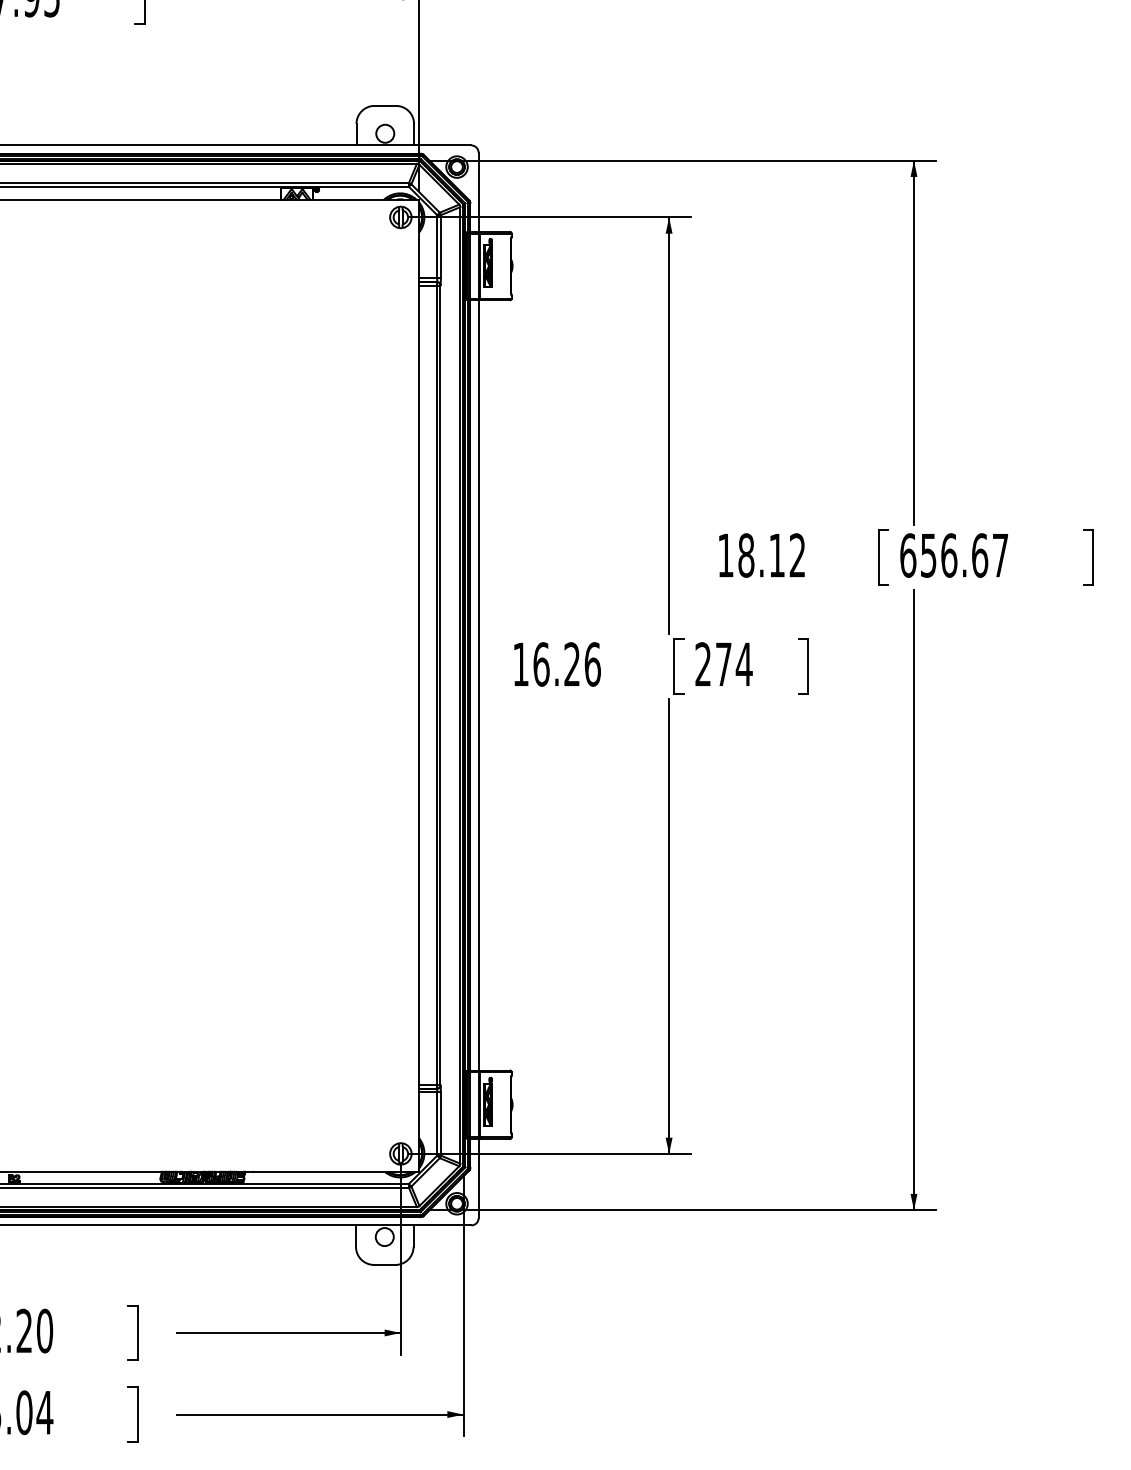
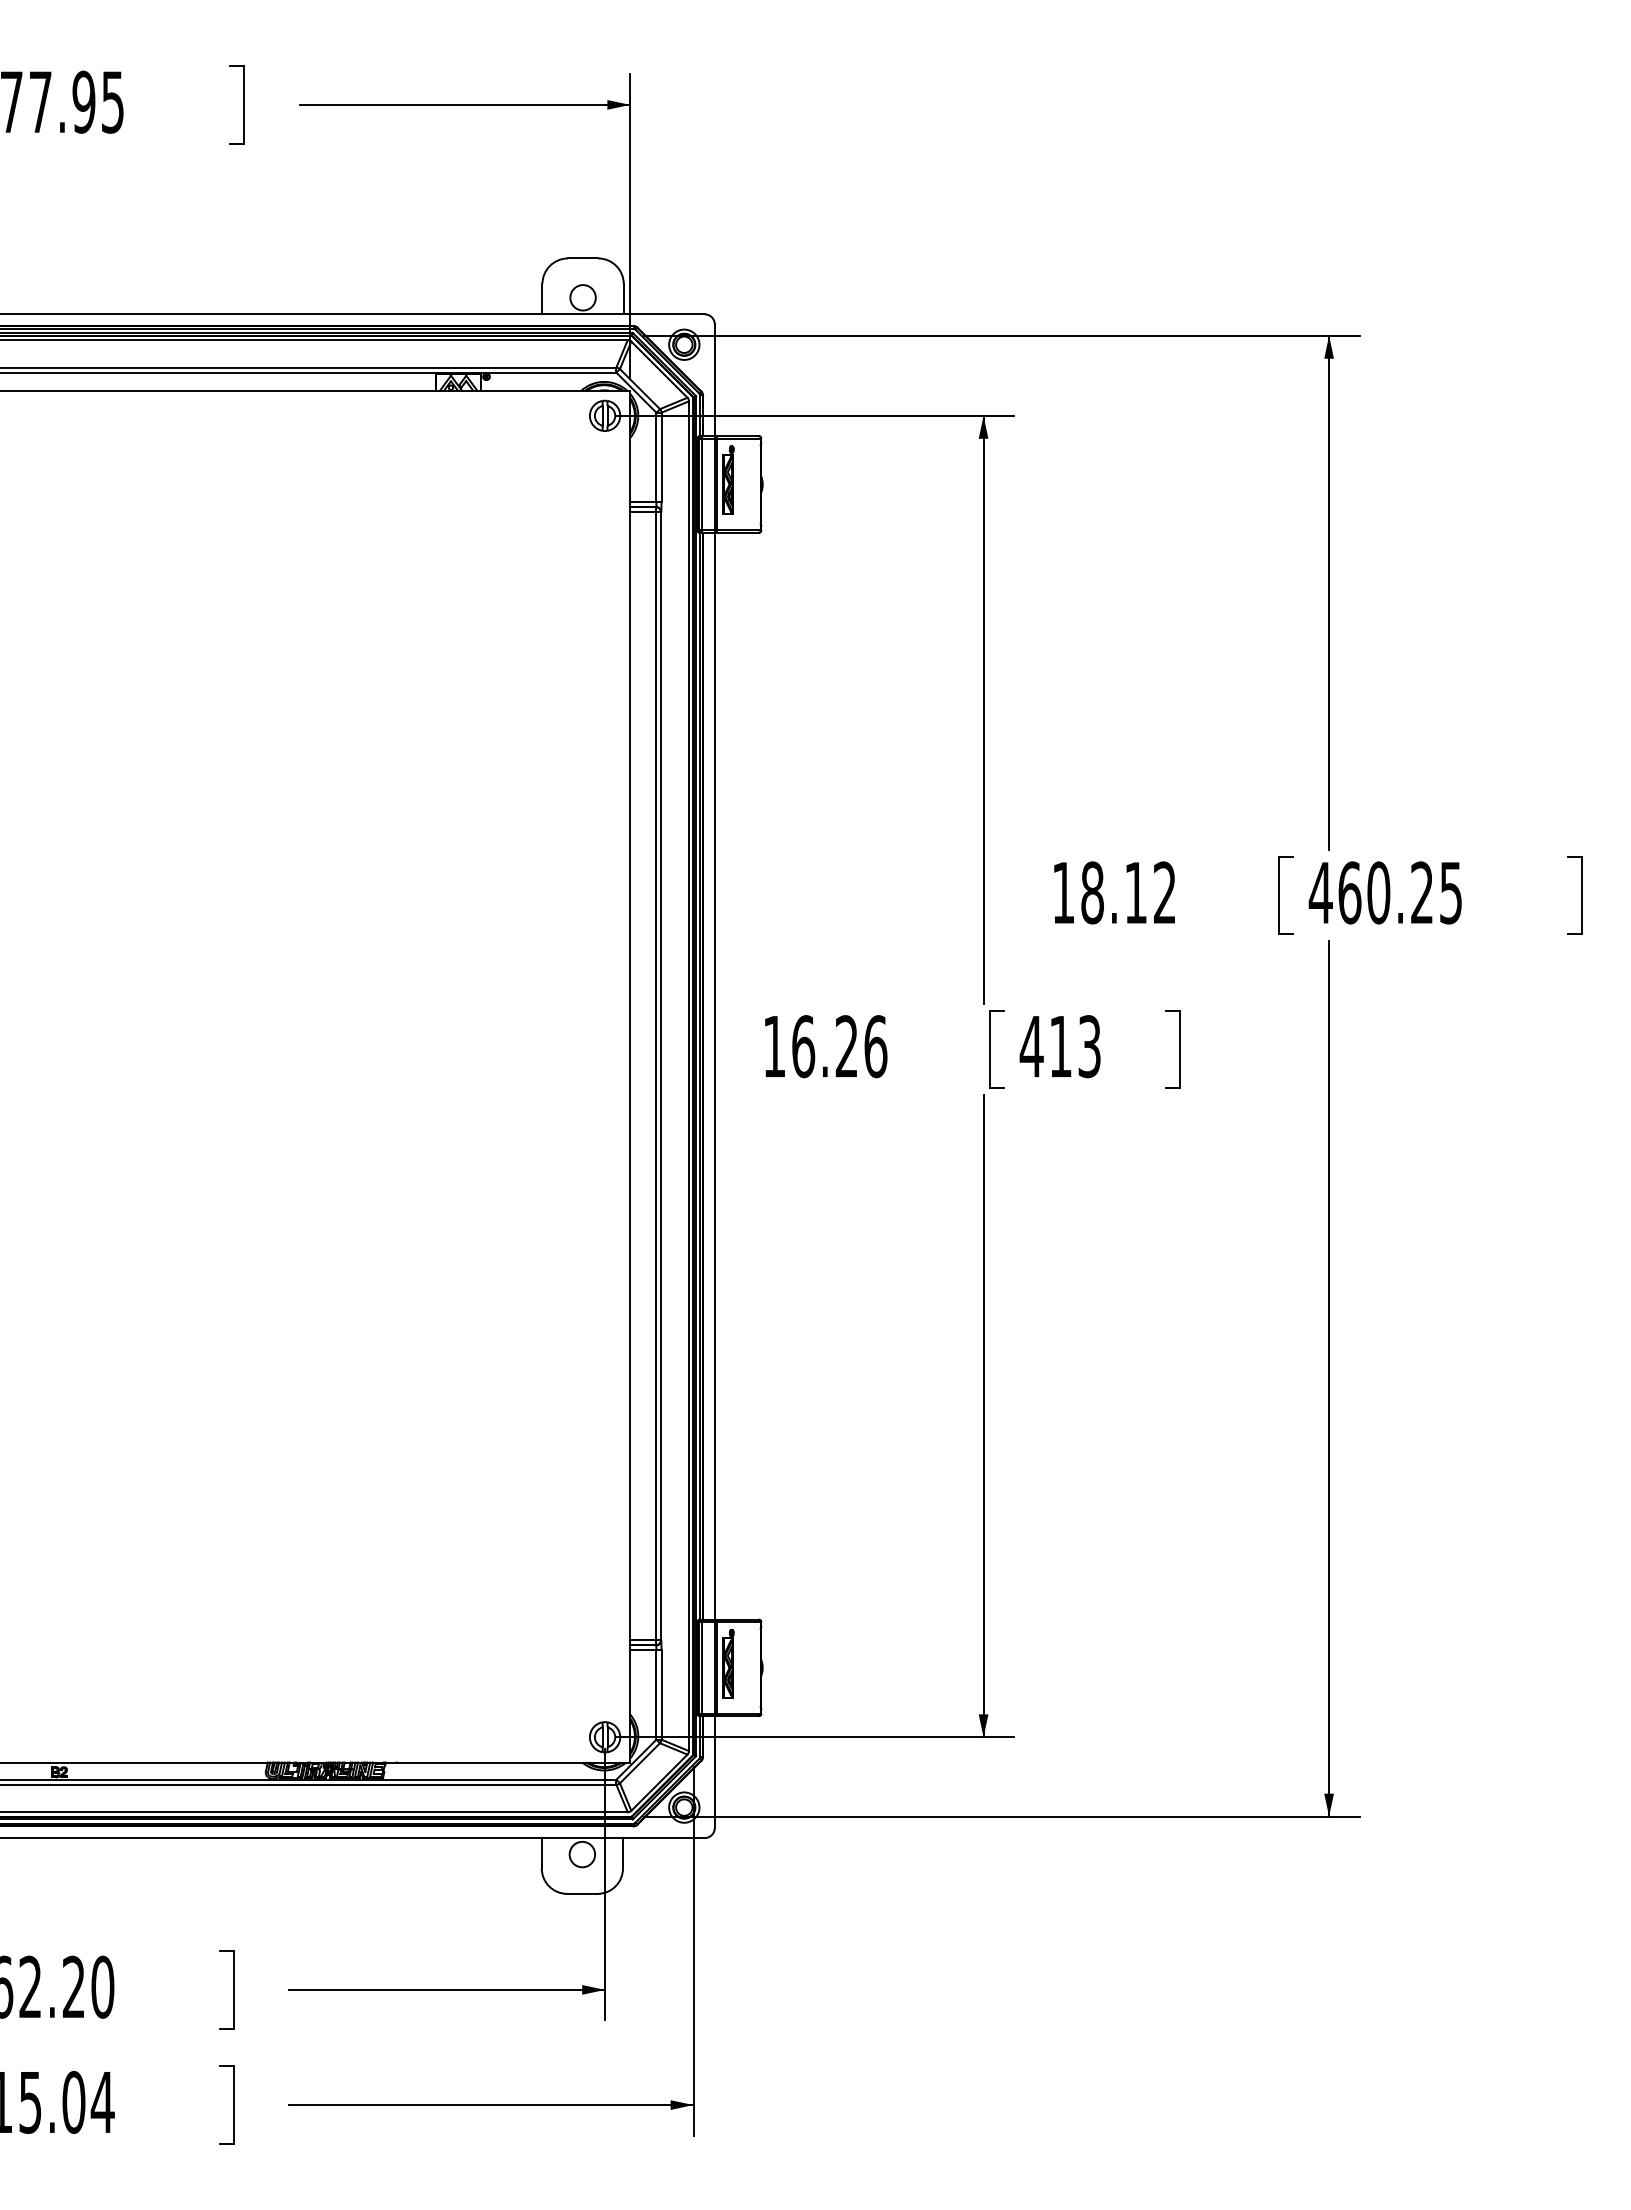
text: (953, 555) -> (1384, 892), 656.67 -> 460.25
text: (723, 664) -> (1060, 1046), 274 -> 413

